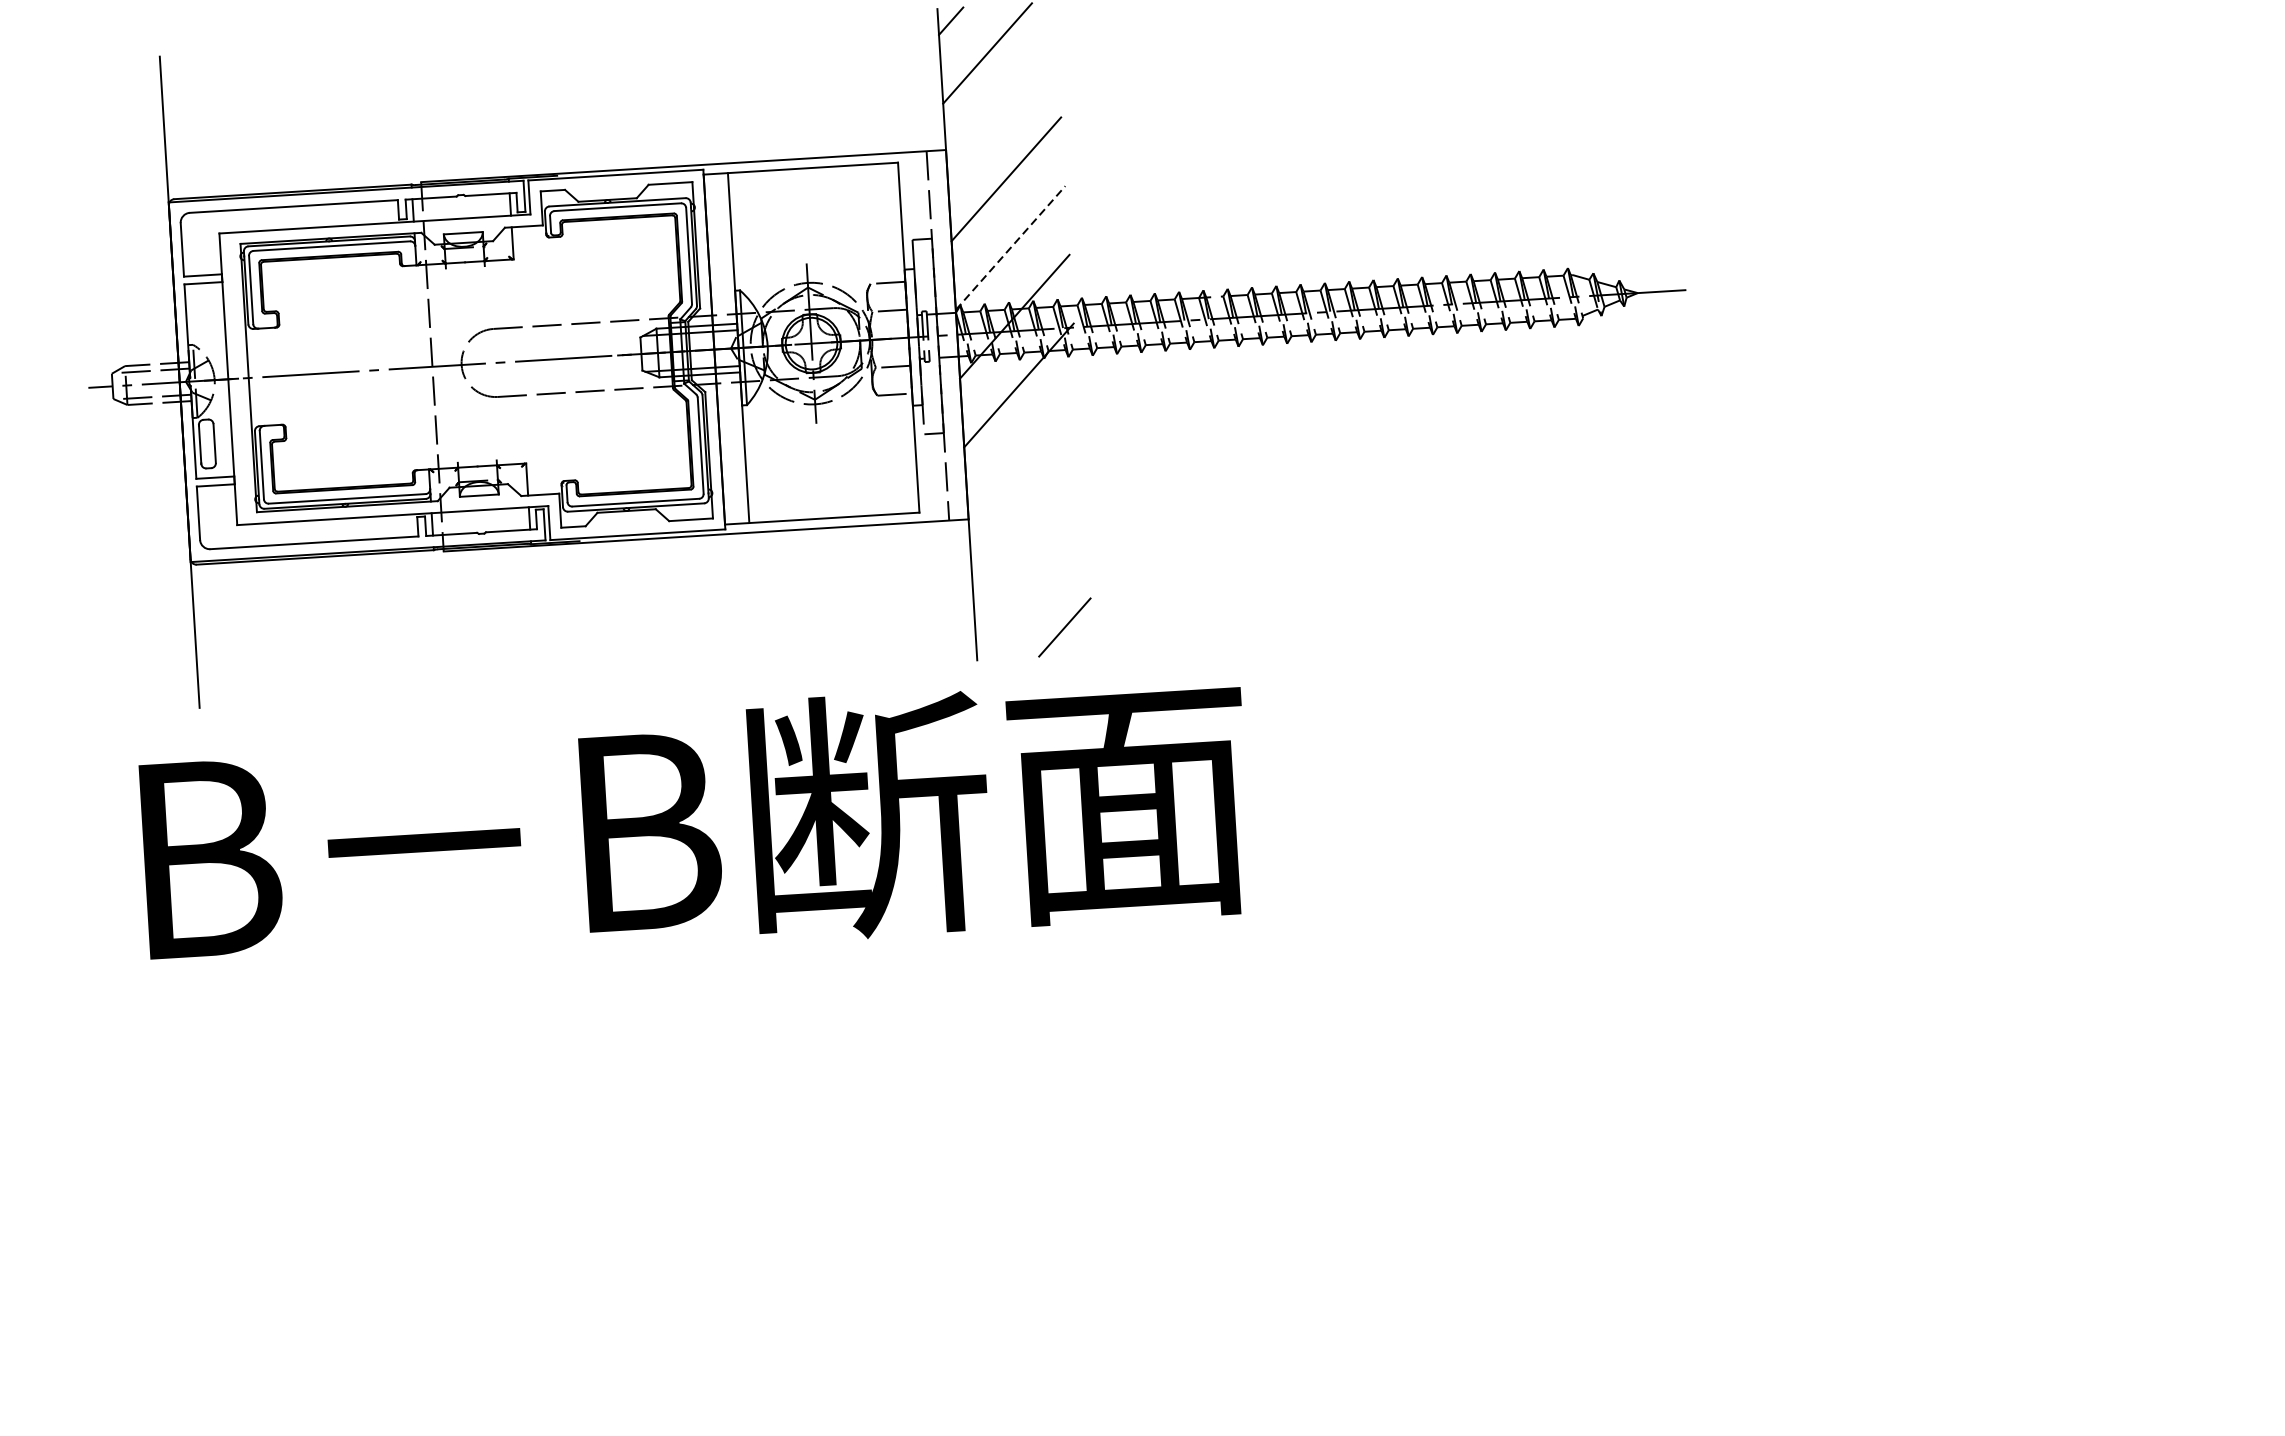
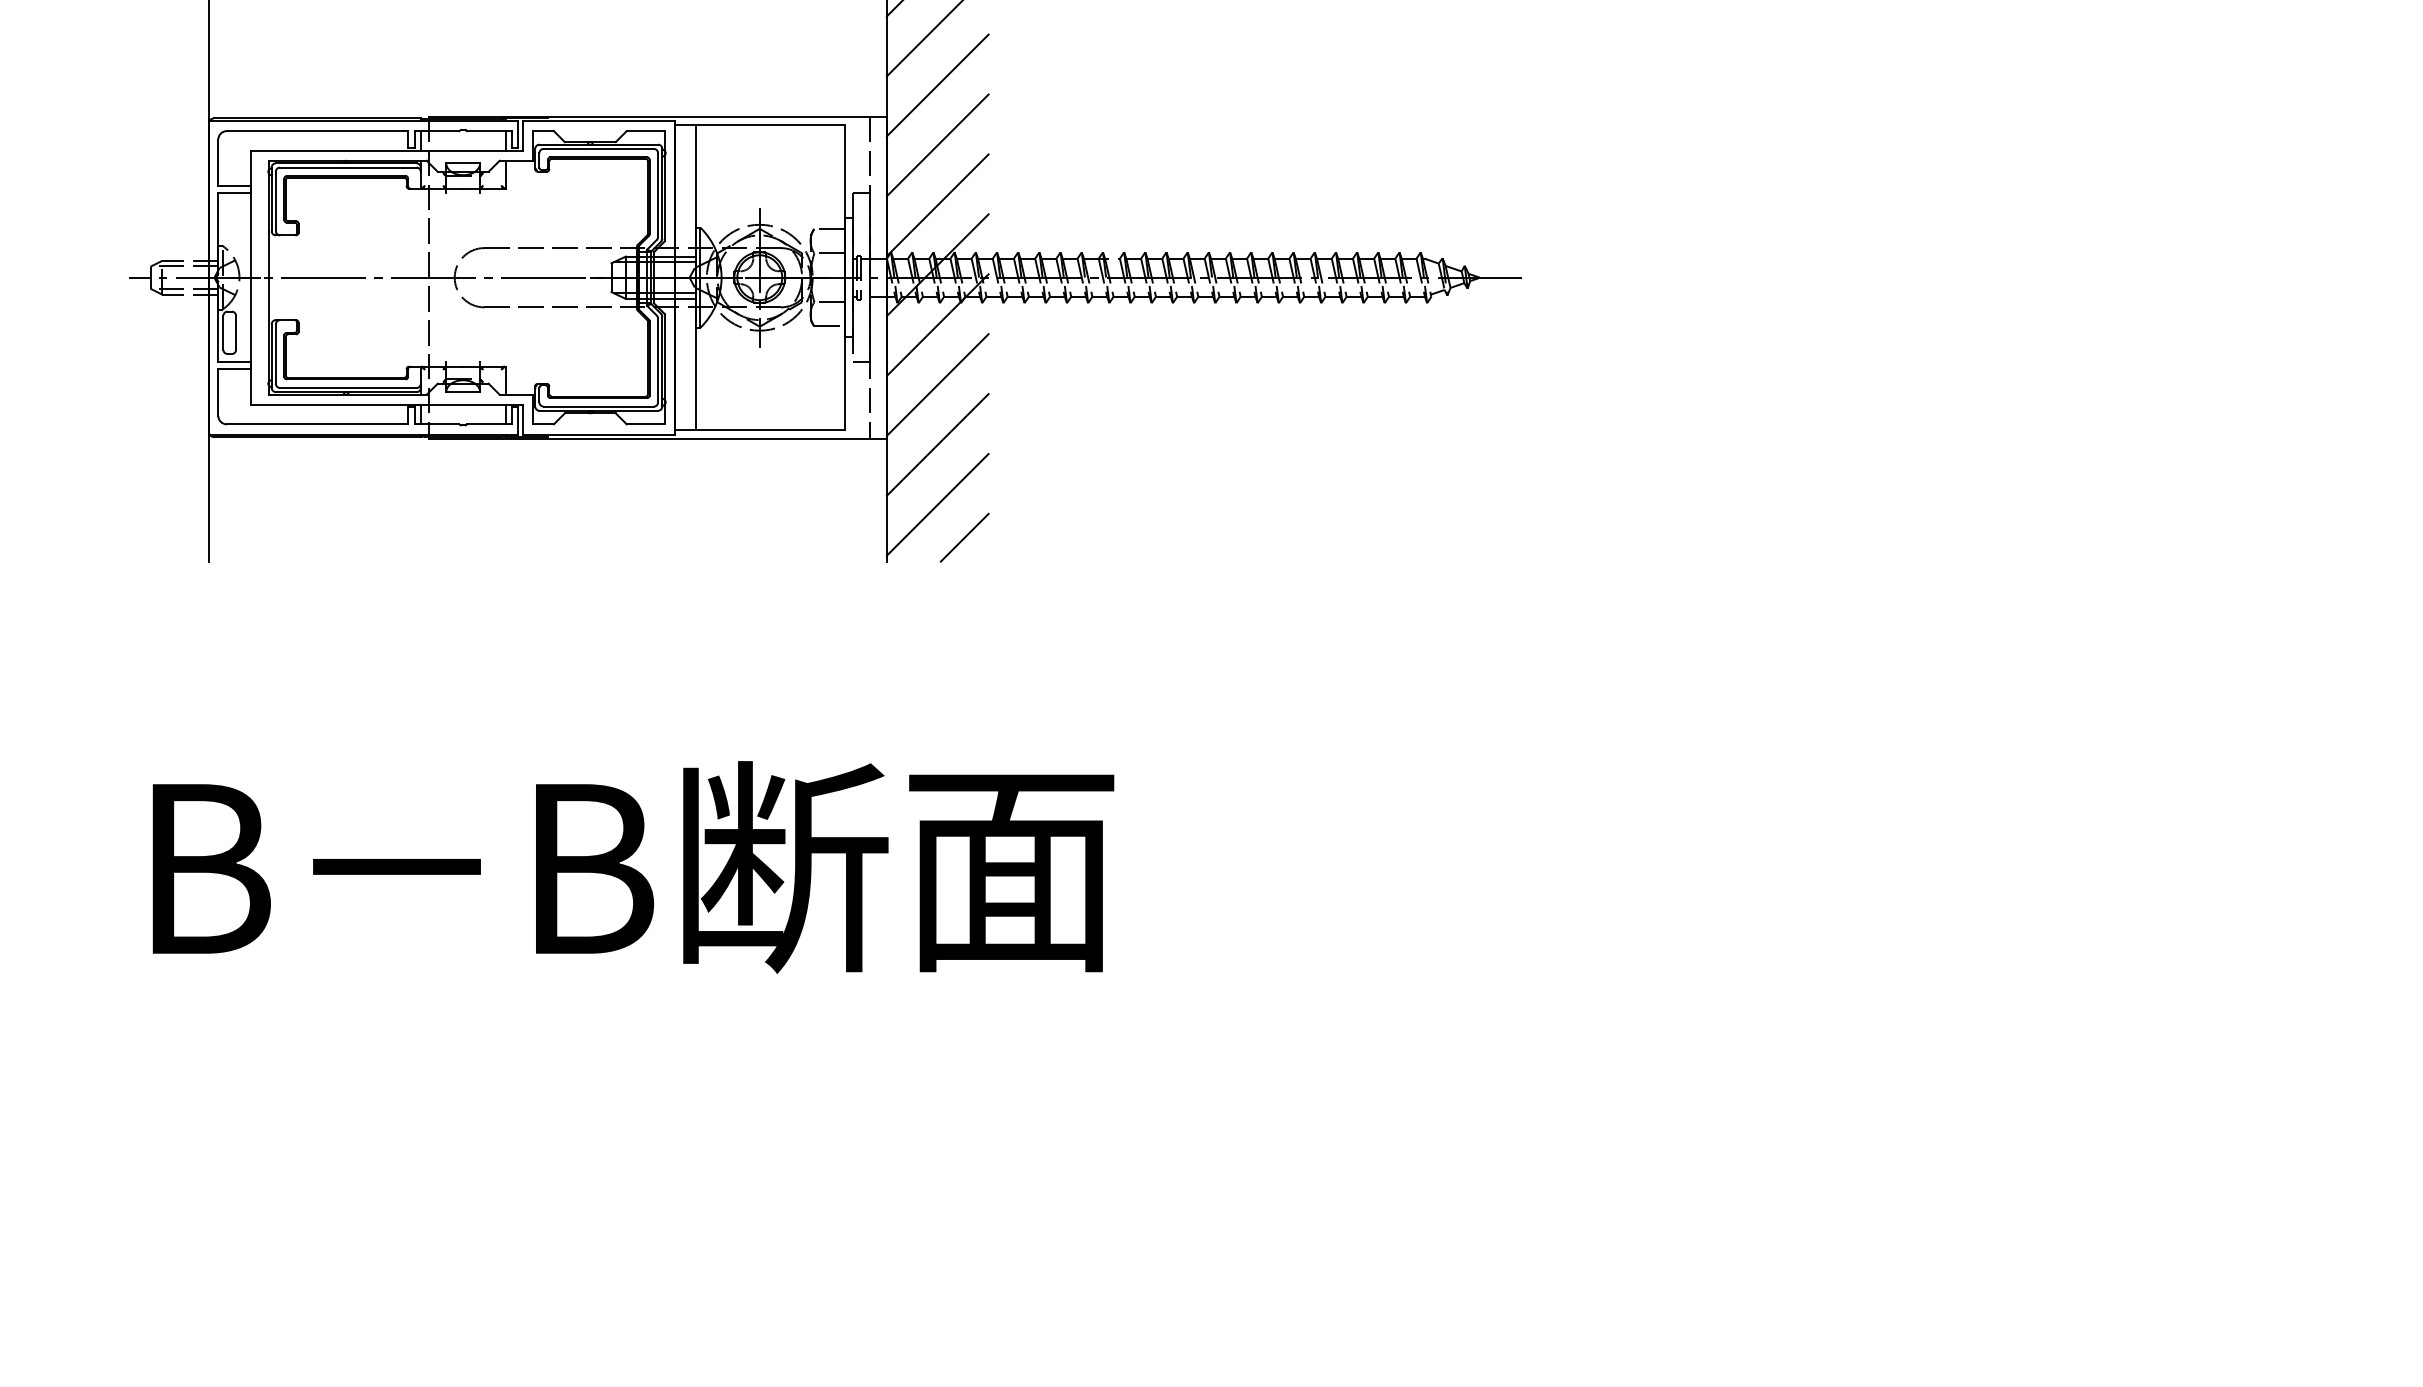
line: (1001, 110) -> (937, 85), added
line: (1010, 248) -> (937, 205), dashed -> solid
line: (1022, 453) -> (937, 384), added
line: (1027, 522) -> (937, 444), added
line: (1031, 591) -> (937, 504), added
text: (695, 827) -> (633, 867), moved

